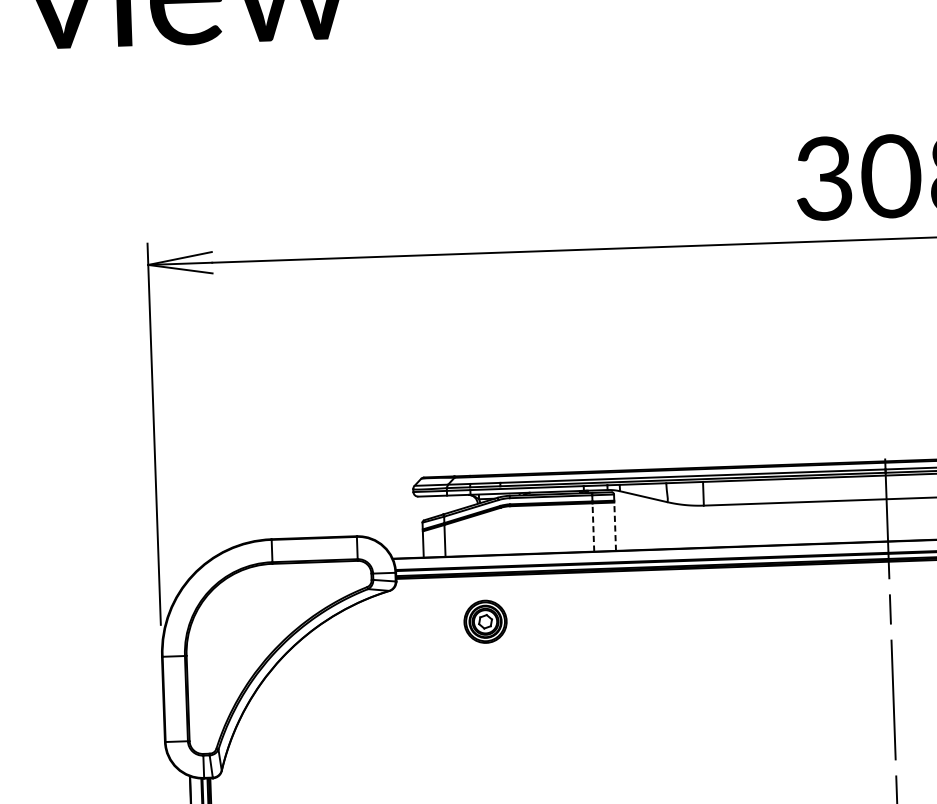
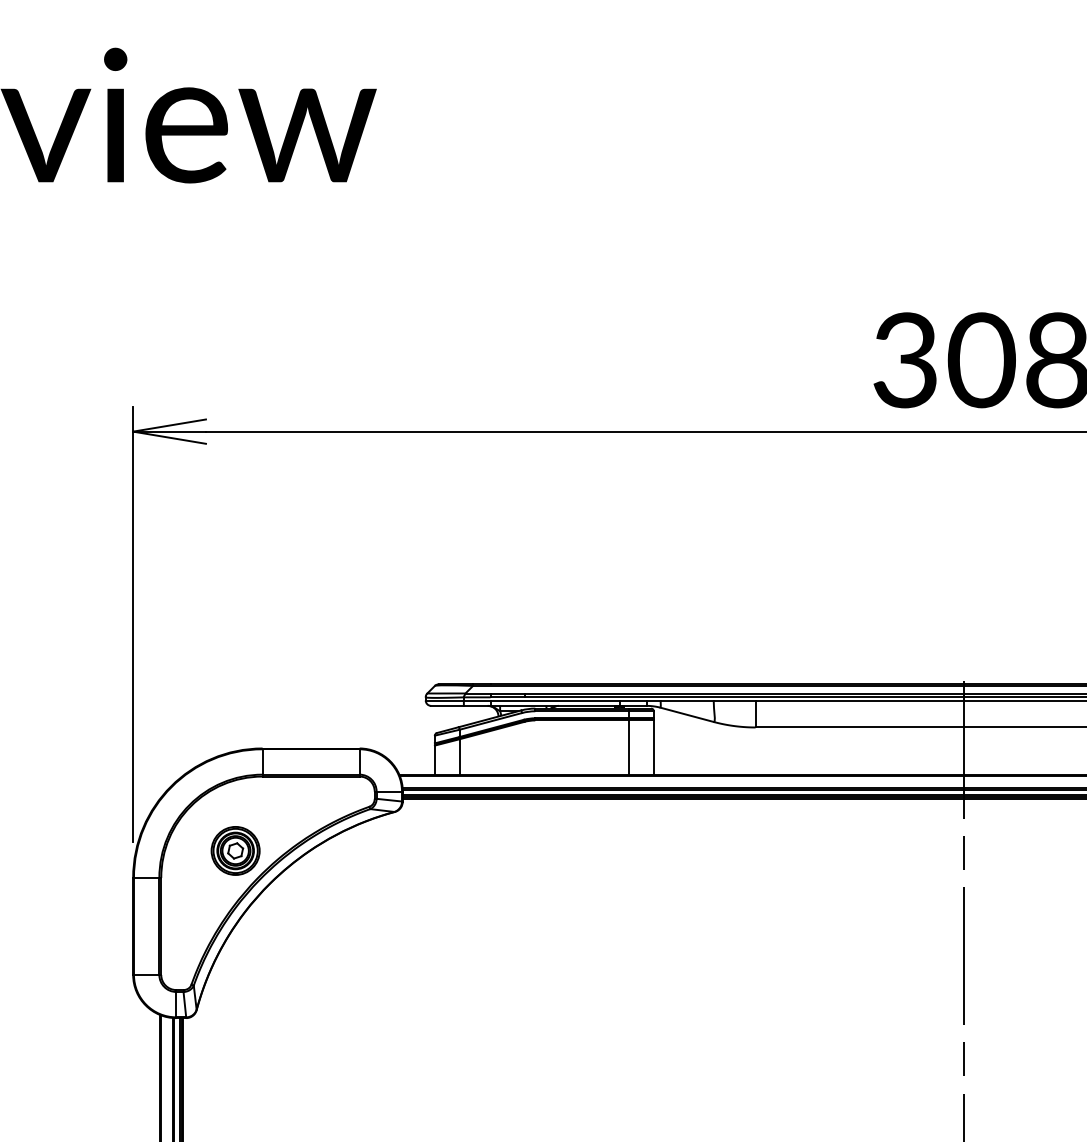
line: (614, 526) -> (653, 747), dashed -> solid
line: (593, 527) -> (629, 747), dashed -> solid
part: (485, 621) -> (235, 850), moved

